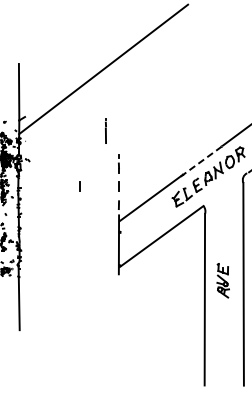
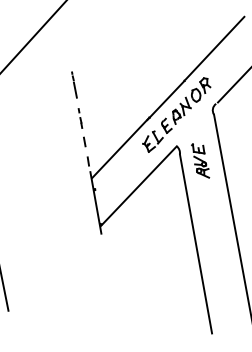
line: (105, 130) -> (73, 84), moved
line: (201, 161) -> (166, 100), dashed -> solid
line: (79, 186) -> (43, 149), removed
part: (222, 280) -> (199, 160), moved

